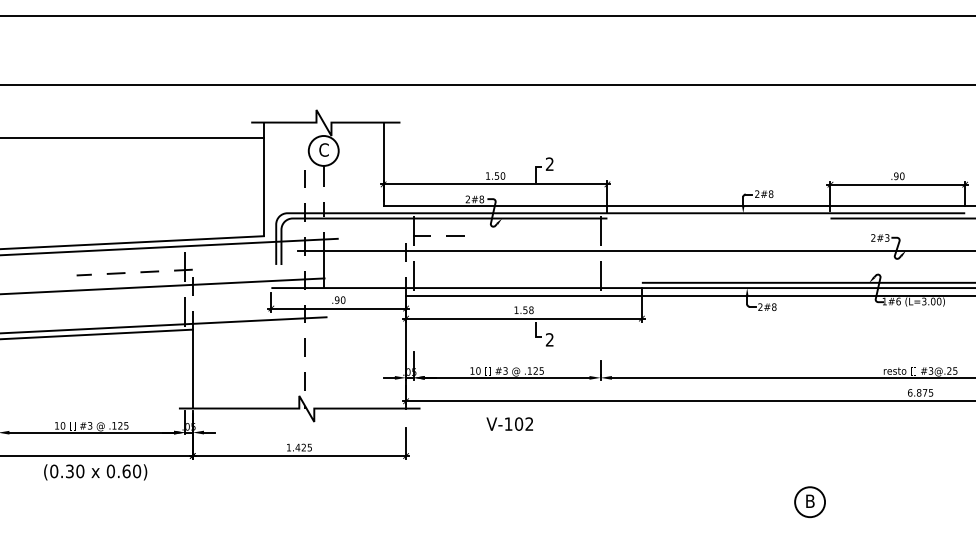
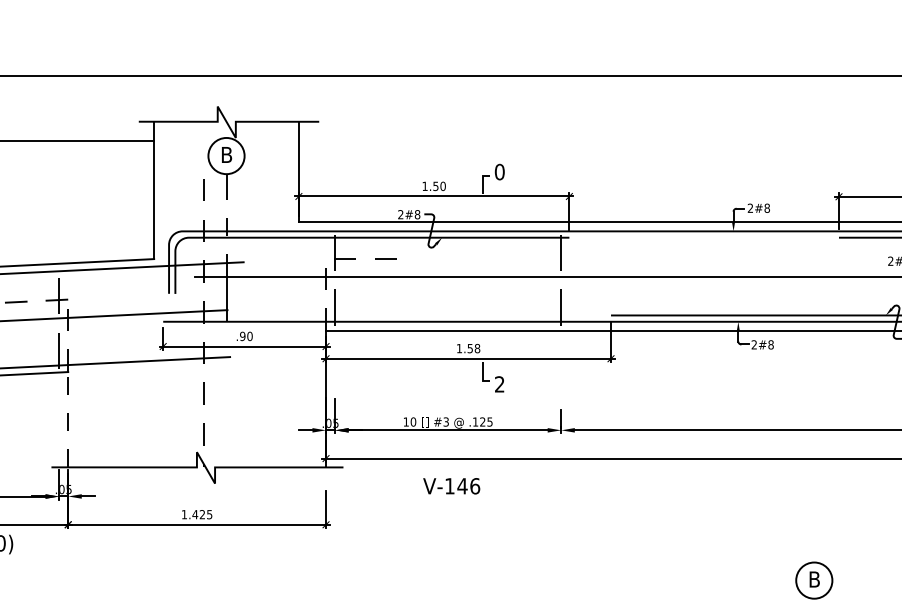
text: (323, 149) -> (226, 154), C -> B
text: (549, 164) -> (499, 172), 2 -> 0
line: (192, 368) -> (67, 419), solid -> dashed
text: (523, 423) -> (467, 485), V-102 -> V-146

